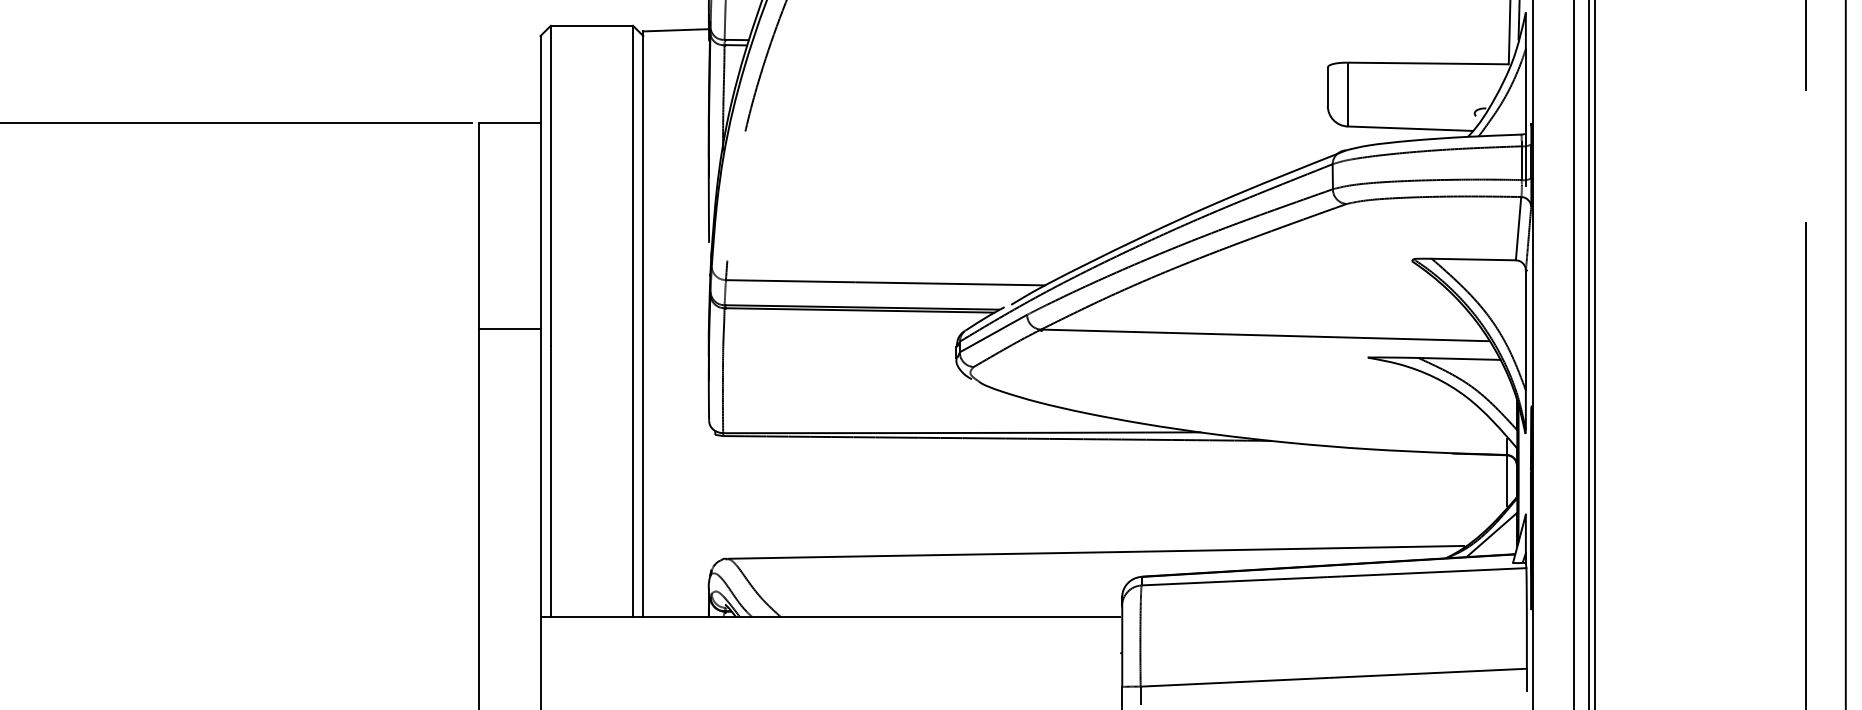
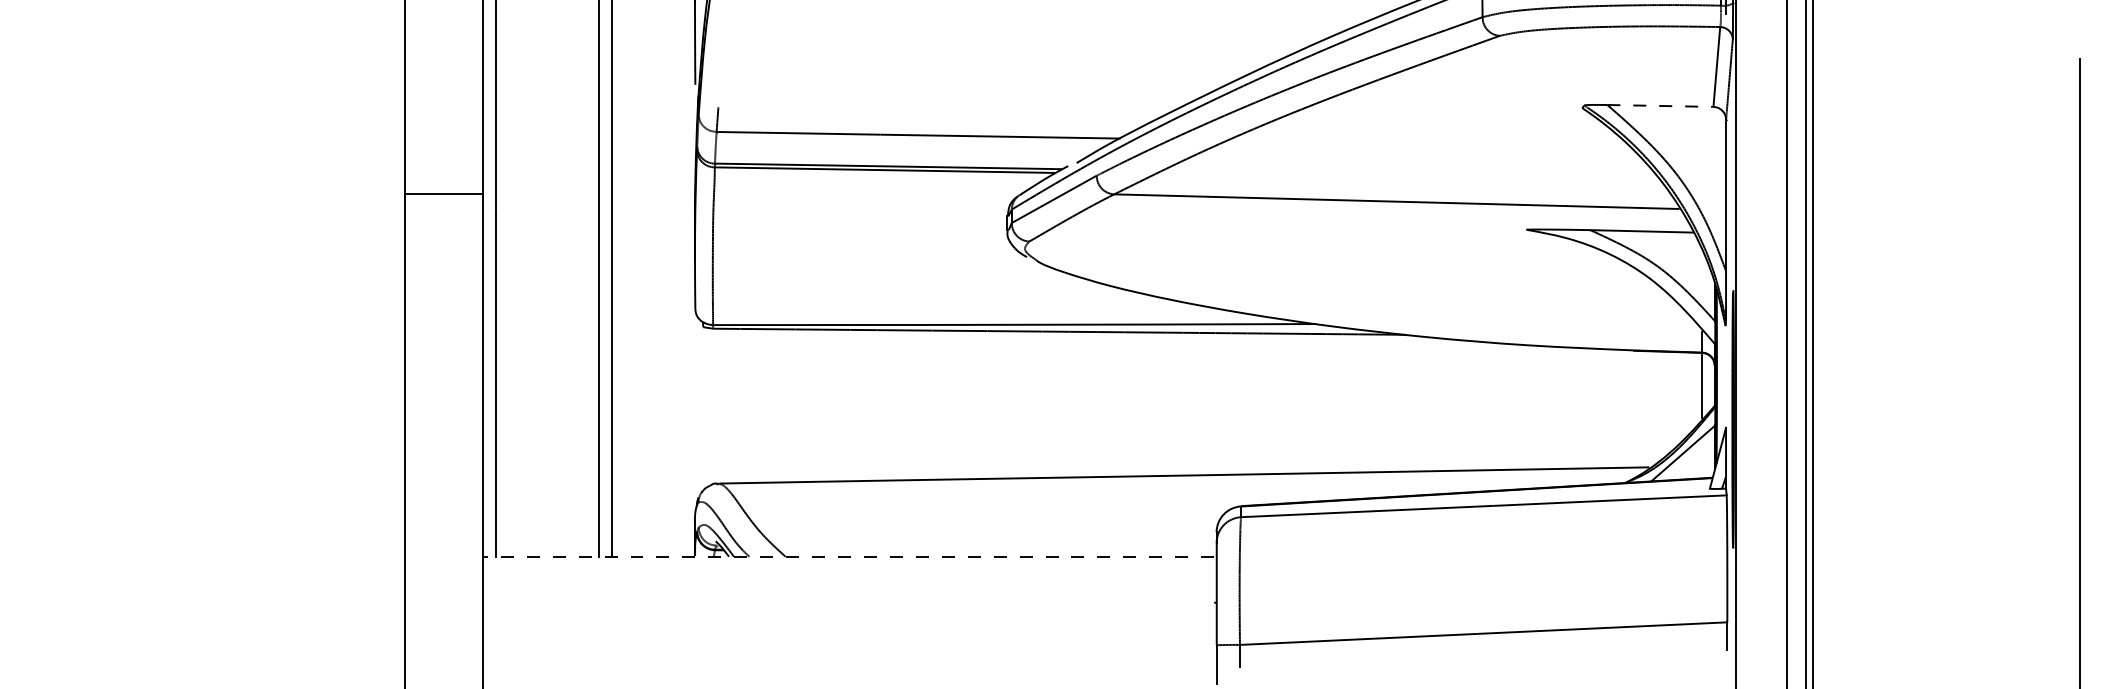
line: (1474, 259) -> (1661, 105), solid -> dashed
line: (830, 616) -> (848, 556), solid -> dashed

